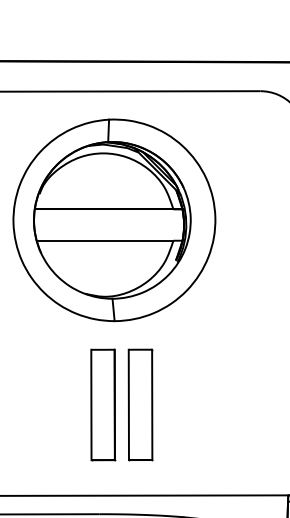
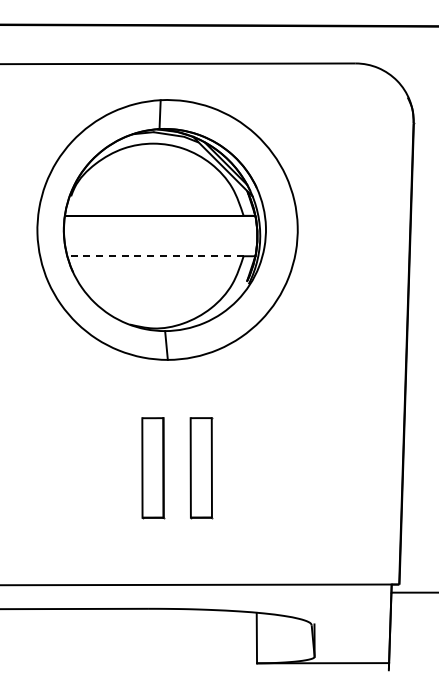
line: (105, 240) -> (155, 256), solid -> dashed
part: (102, 404) -> (152, 467), size x0.7
part: (140, 404) -> (201, 467), size x0.7

